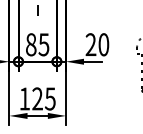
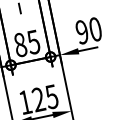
text: (90, 44) -> (81, 32), 20 -> 90

